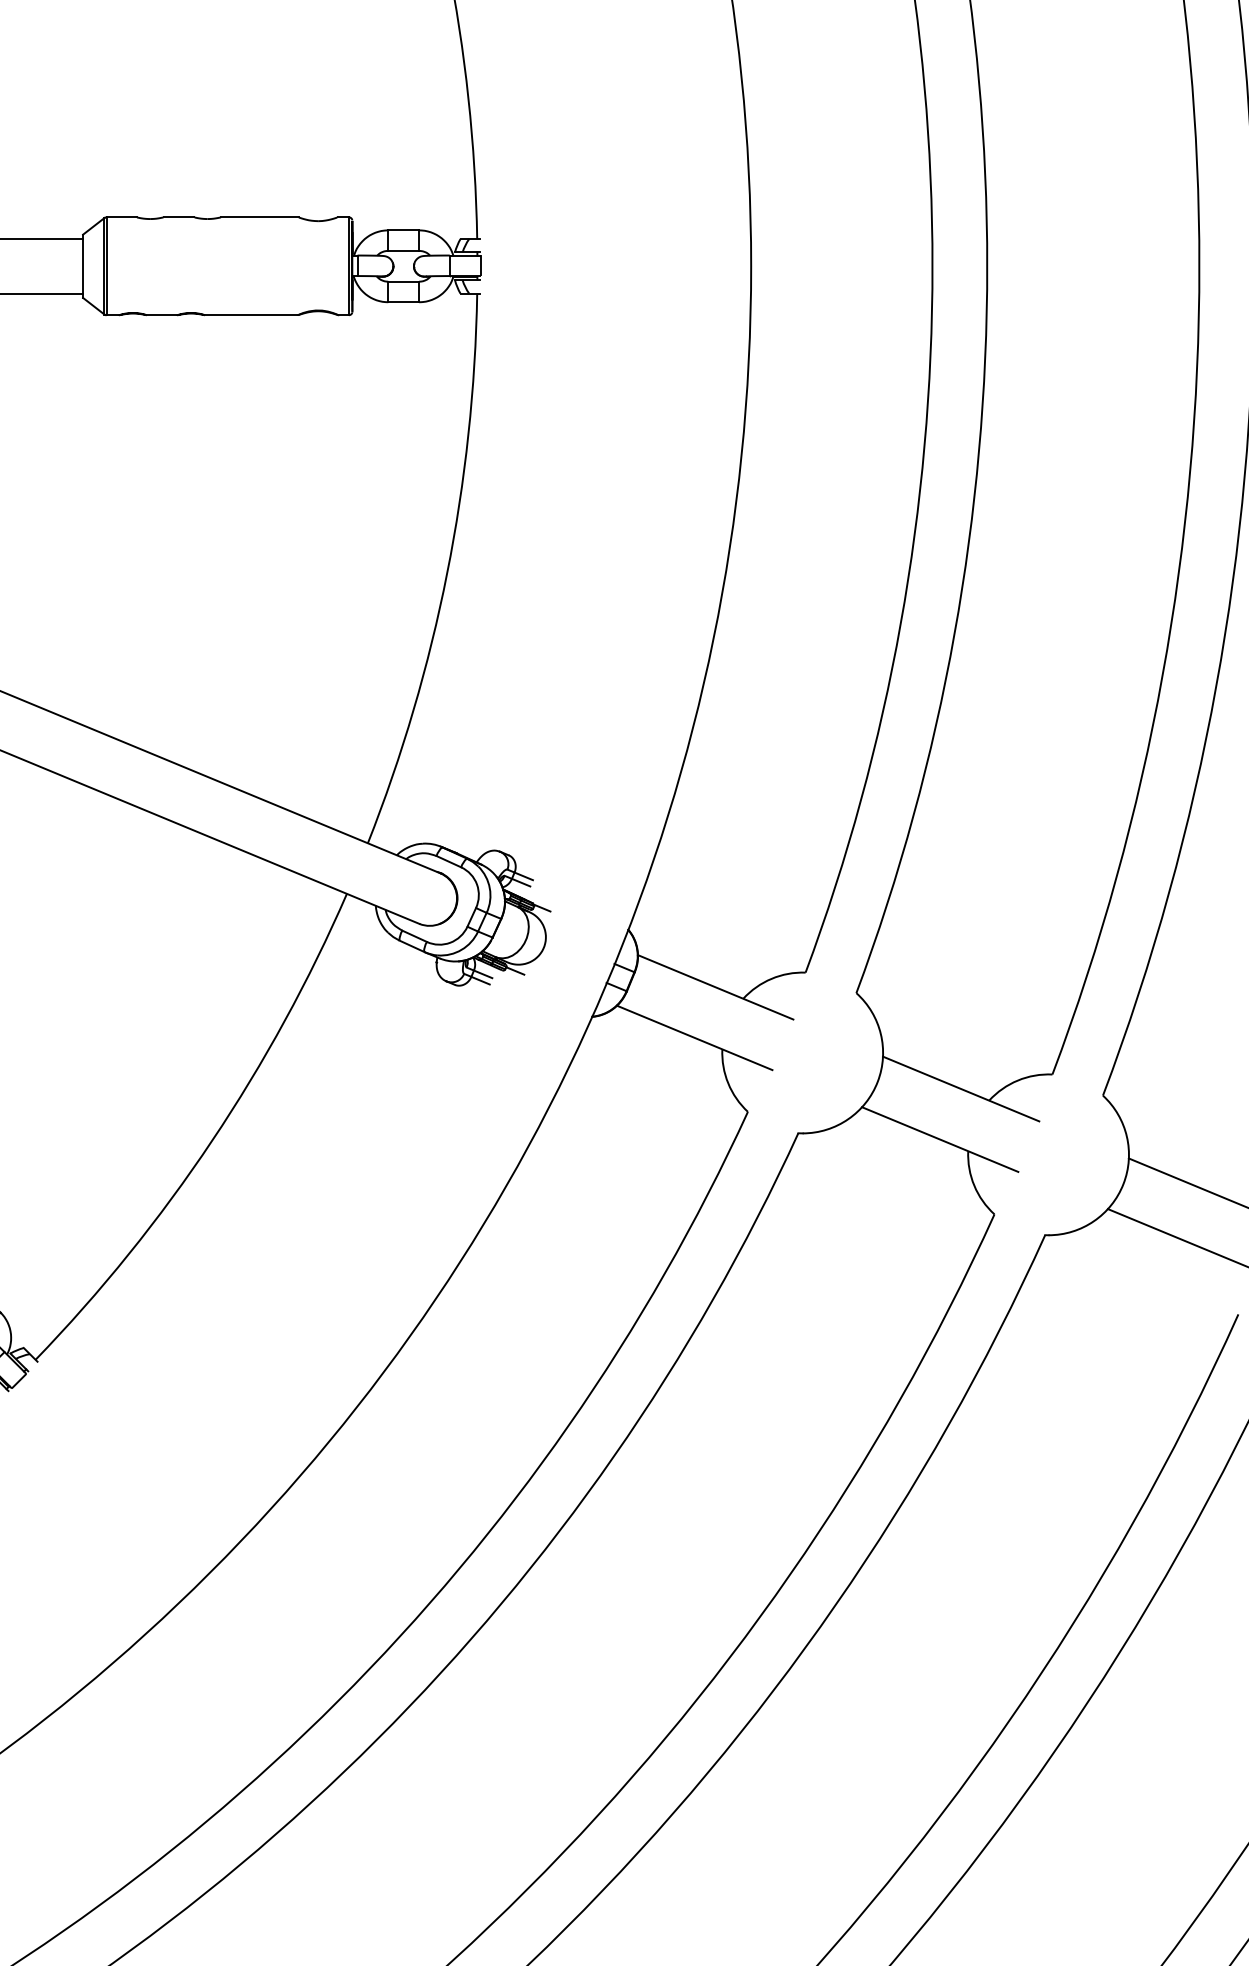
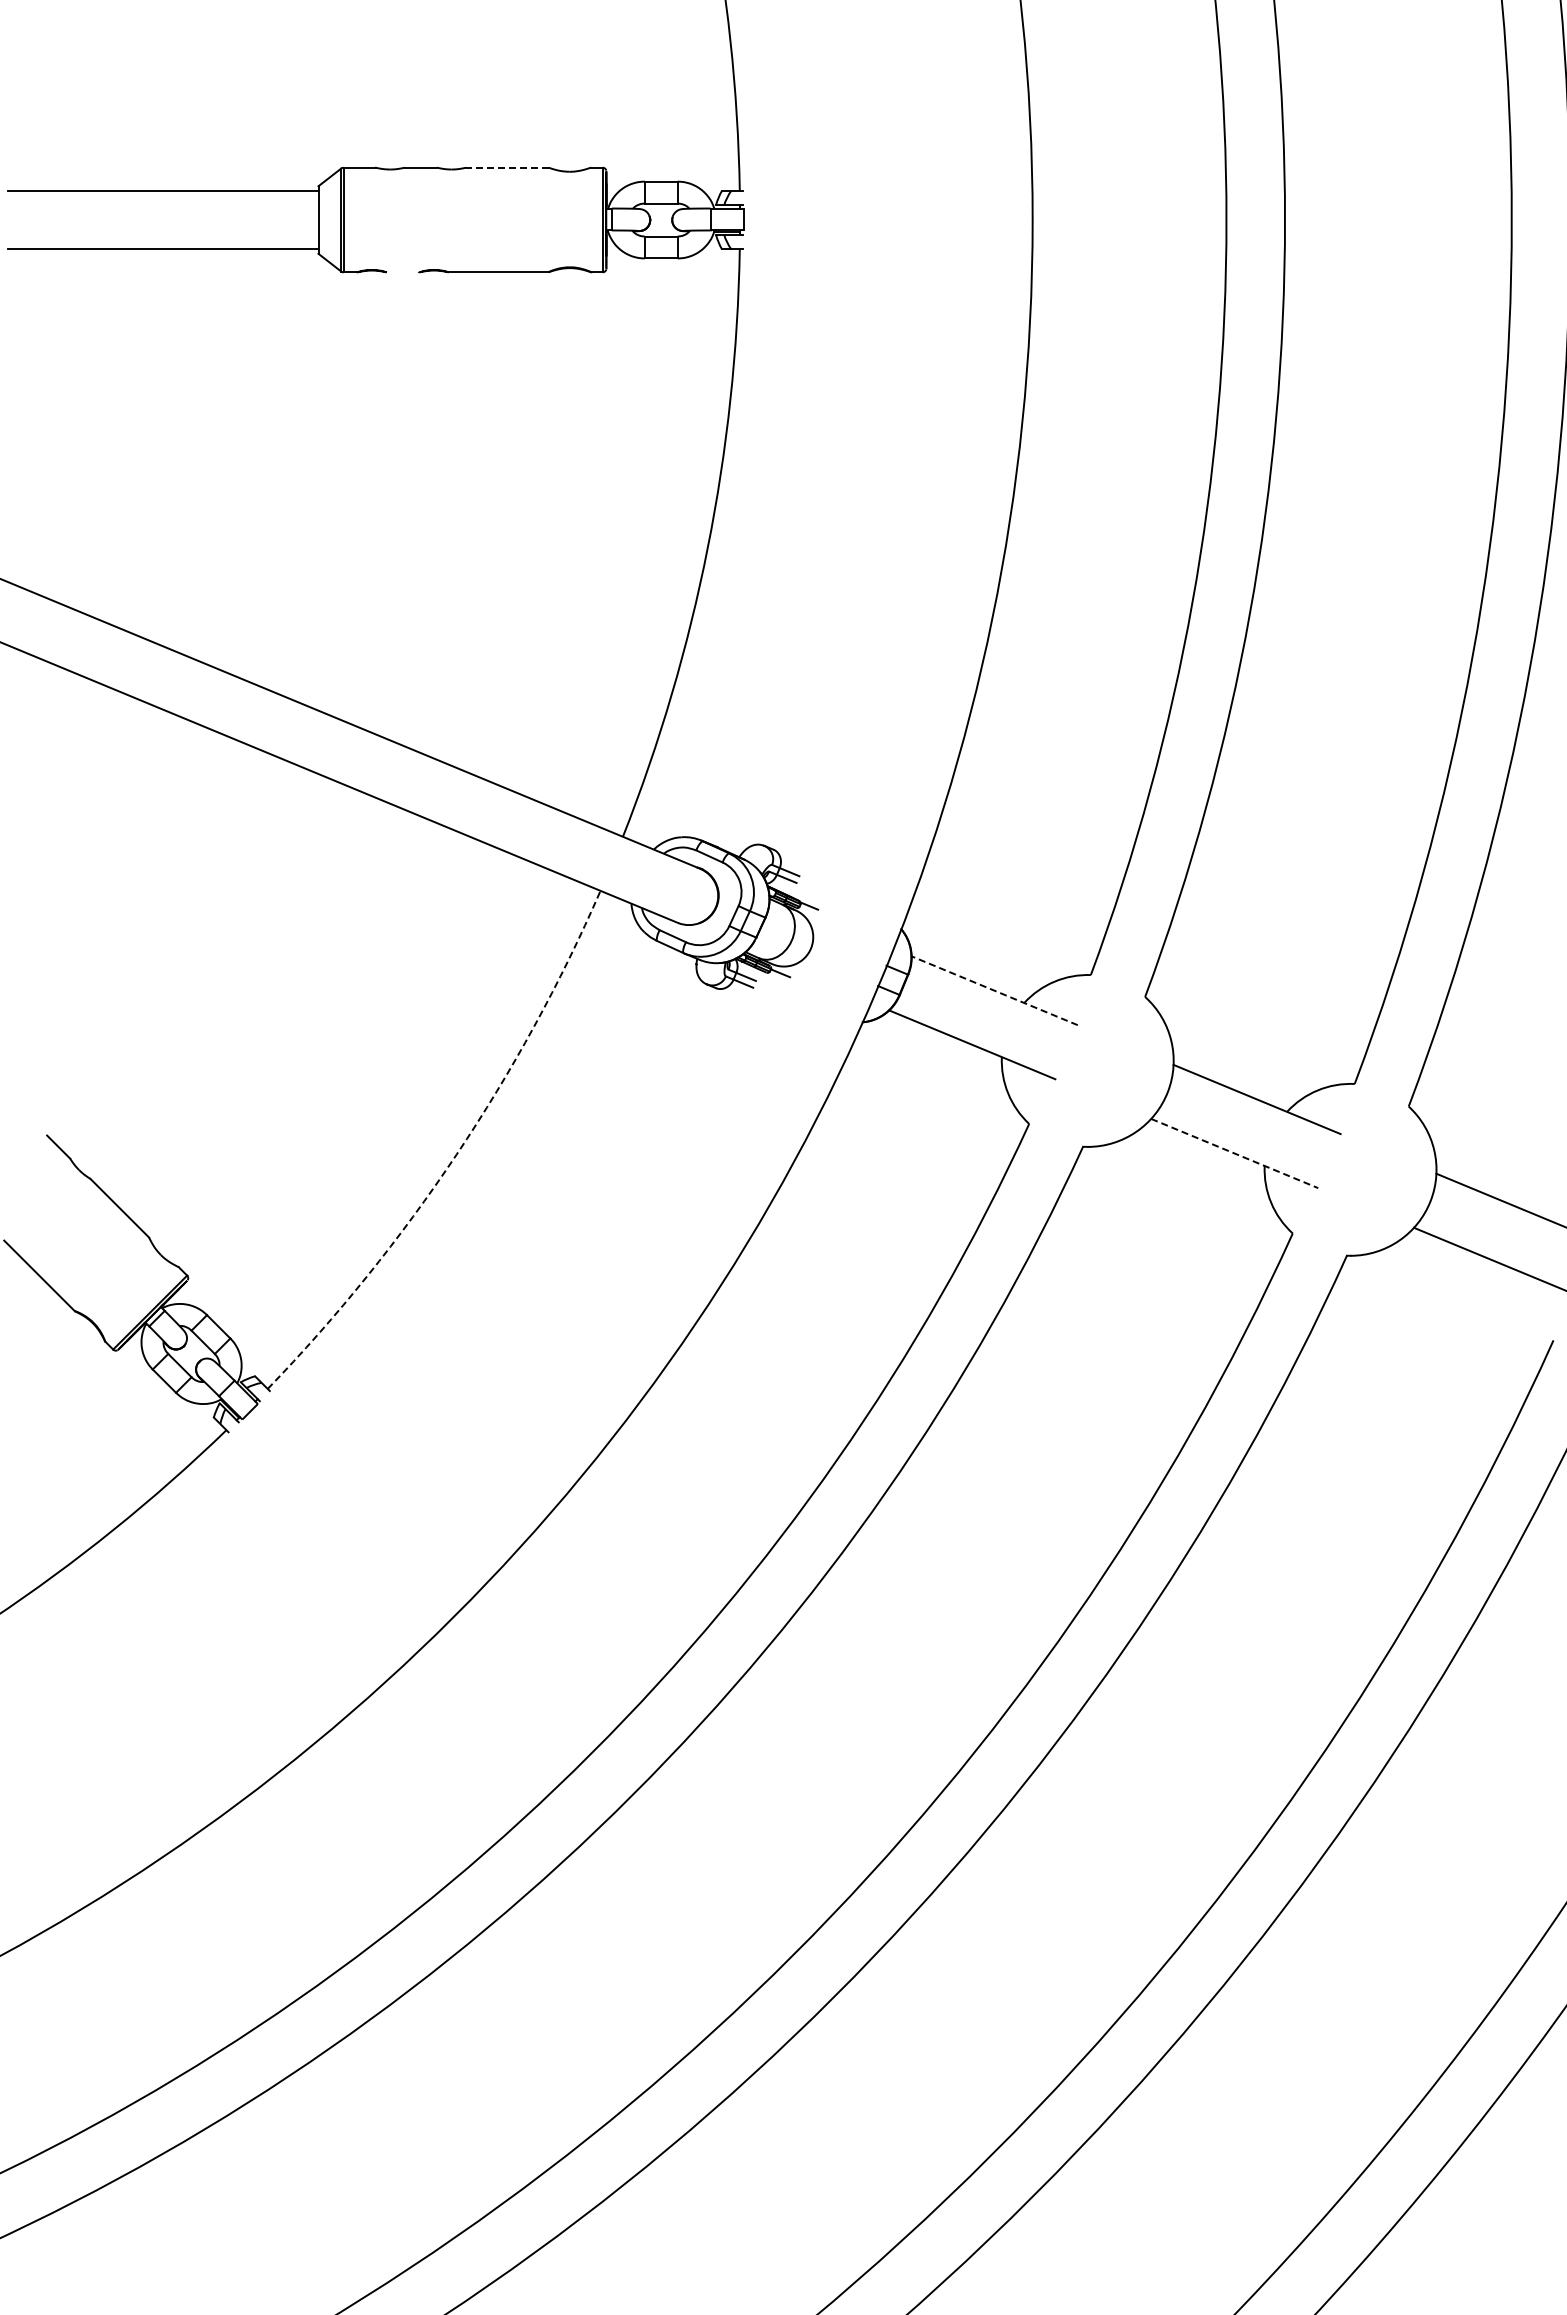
line: (258, 217) -> (506, 167), solid -> dashed
line: (161, 315) -> (402, 272), removed
line: (715, 987) -> (994, 990), solid -> dashed
line: (940, 1139) -> (1235, 1153), solid -> dashed
arc: (212, 1140) -> (456, 1154), solid -> dashed

